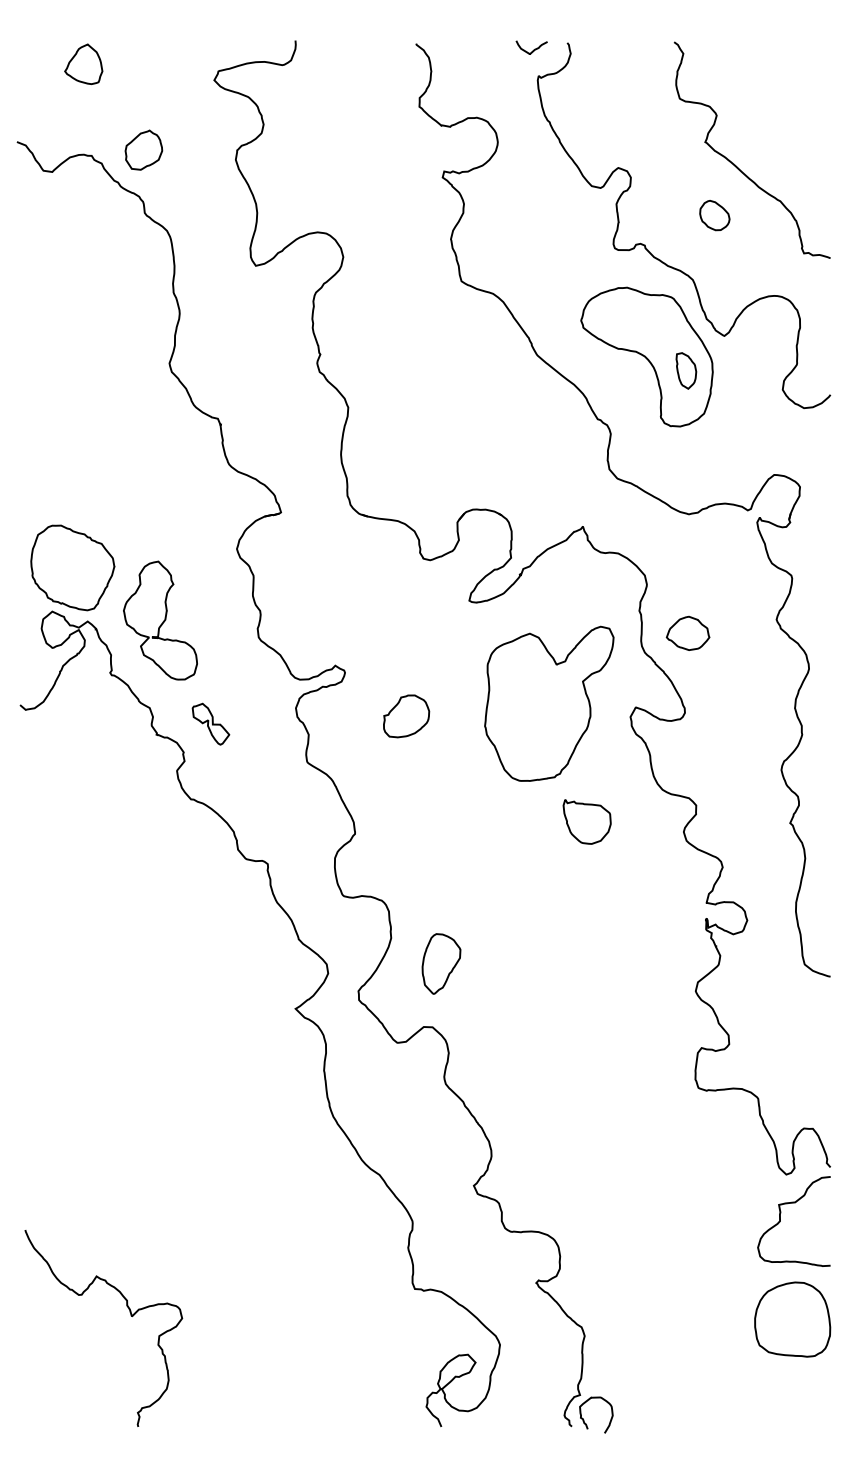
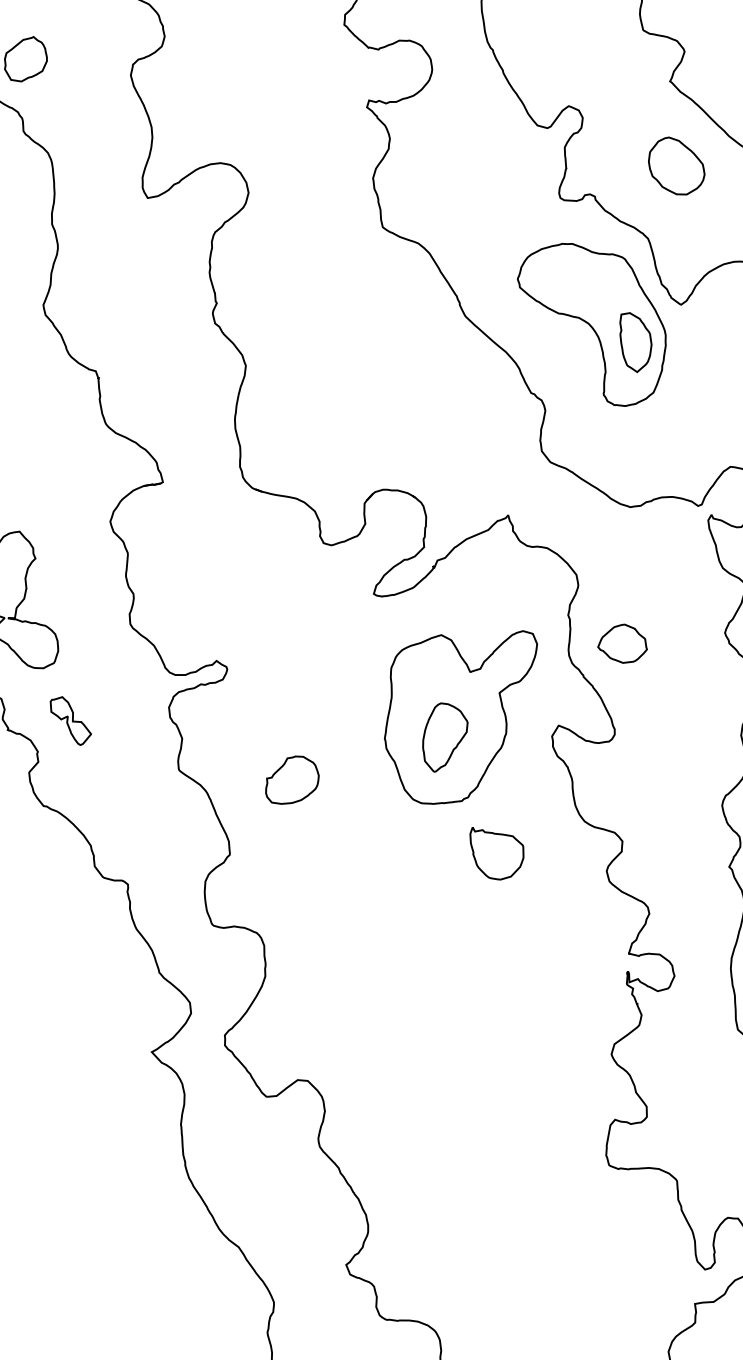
part: (714, 215) -> (676, 166), size x1.67
part: (686, 370) -> (635, 342), size x1.43
part: (406, 716) -> (292, 780), moved
part: (441, 963) -> (445, 737), moved

